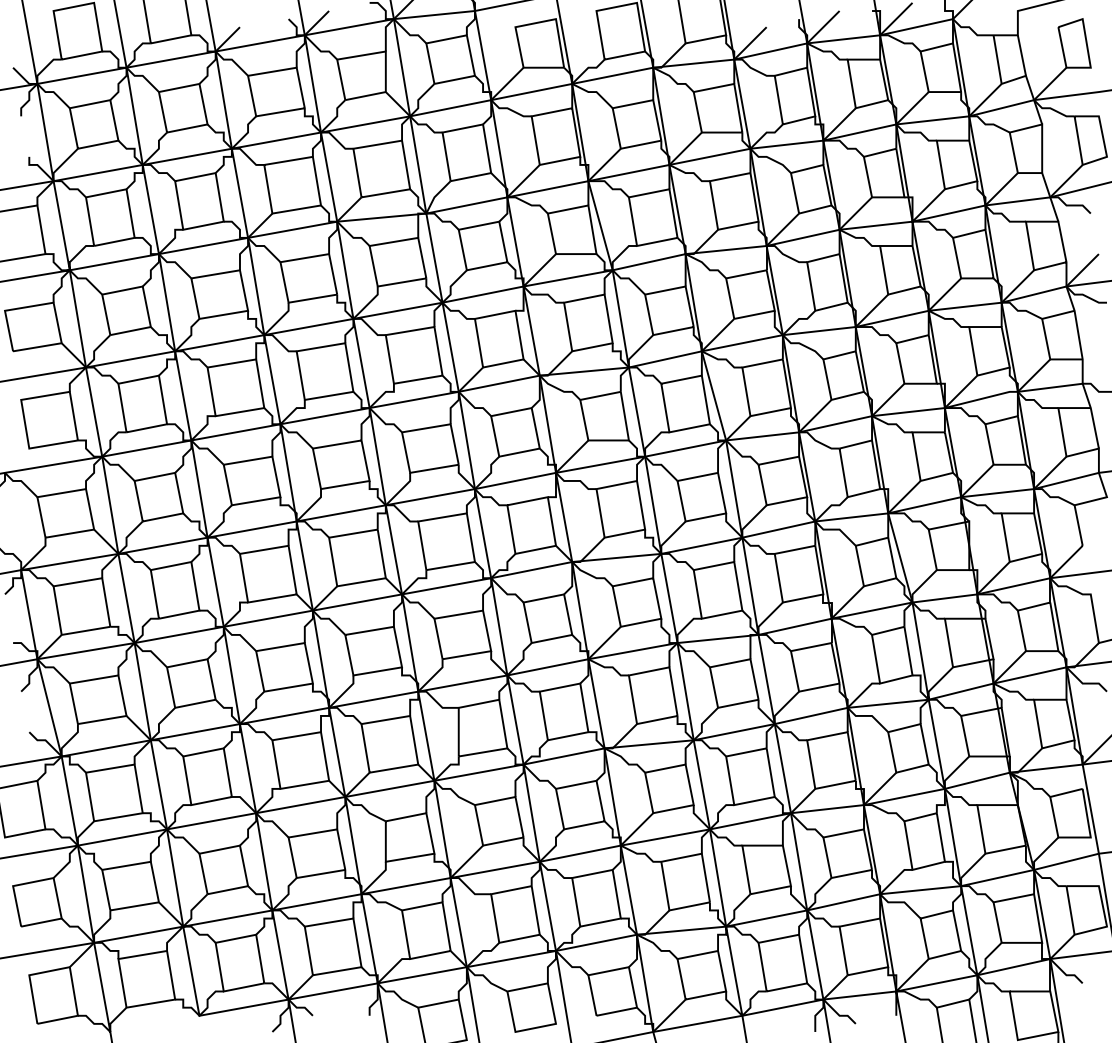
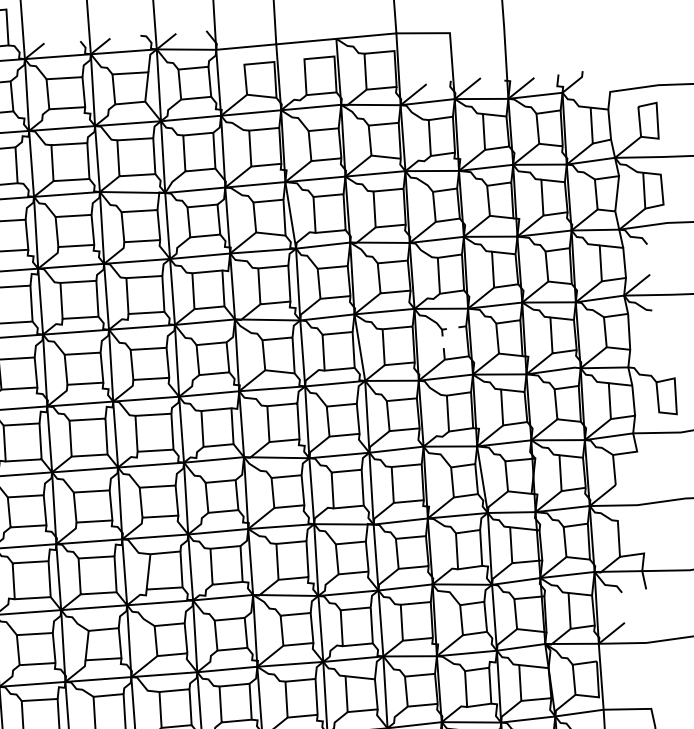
line: (823, 362) -> (441, 331), solid -> dashed

